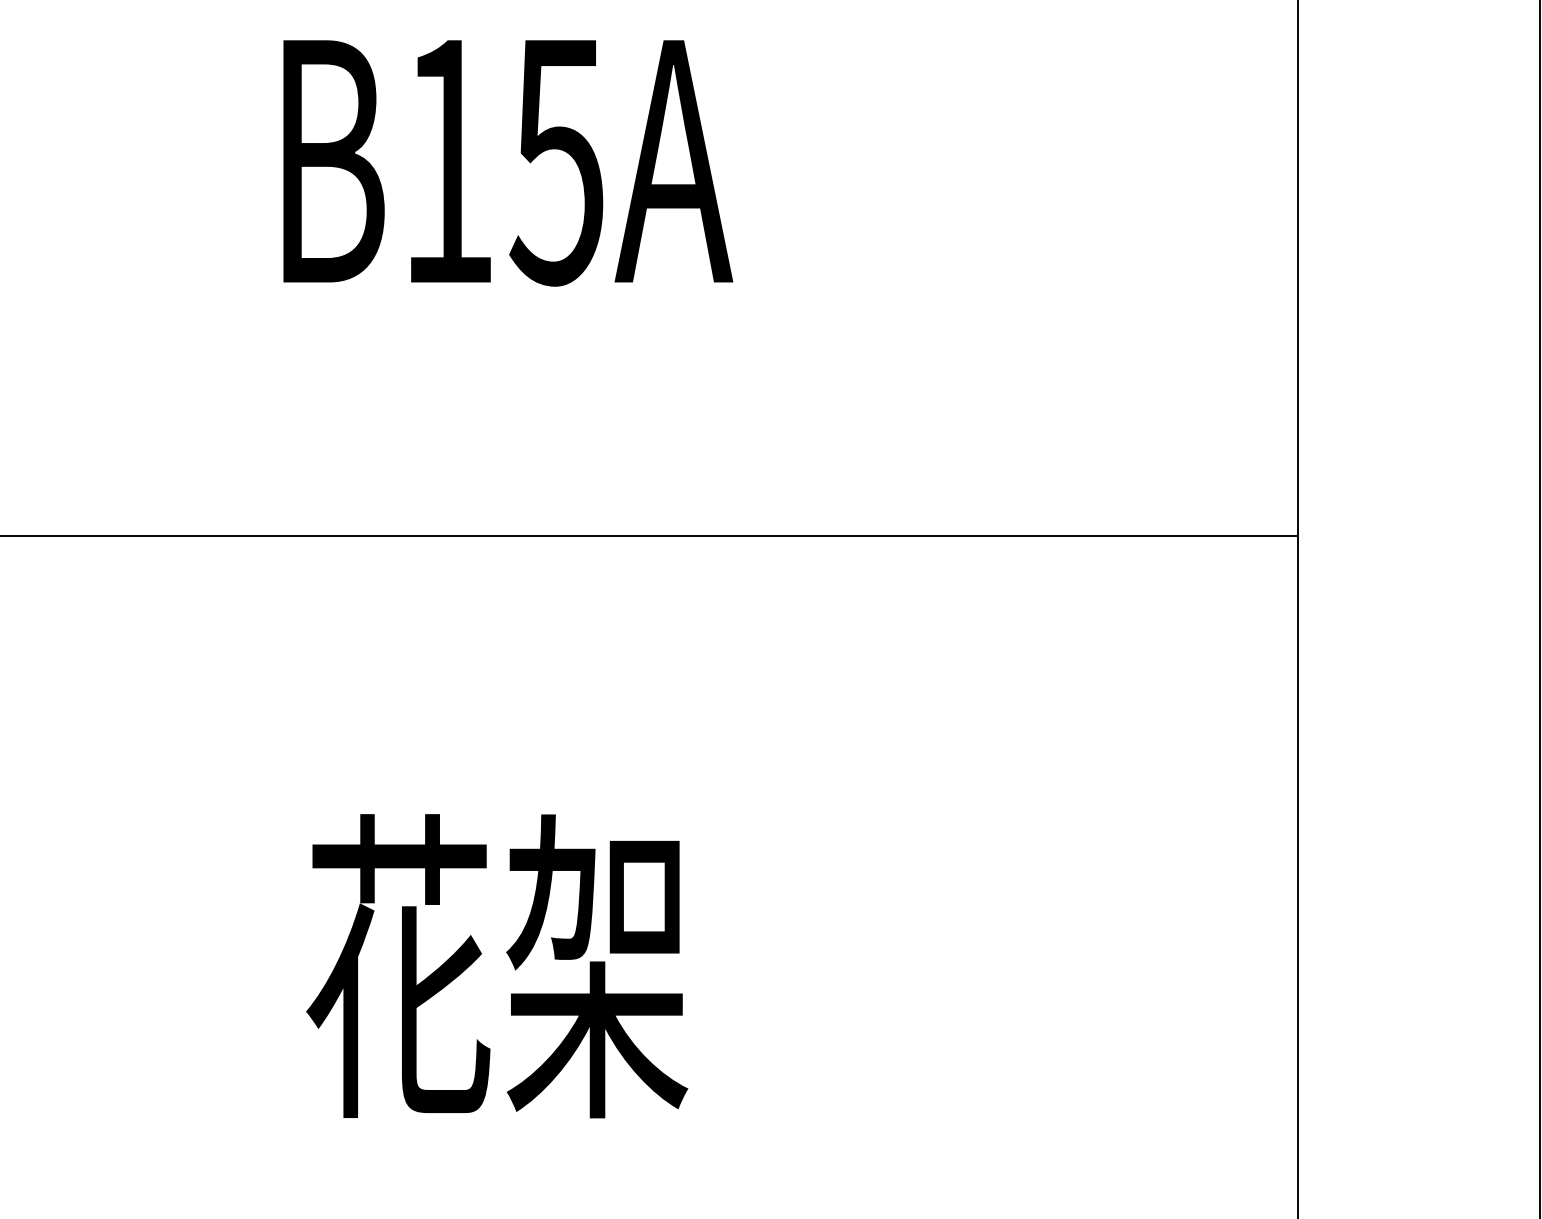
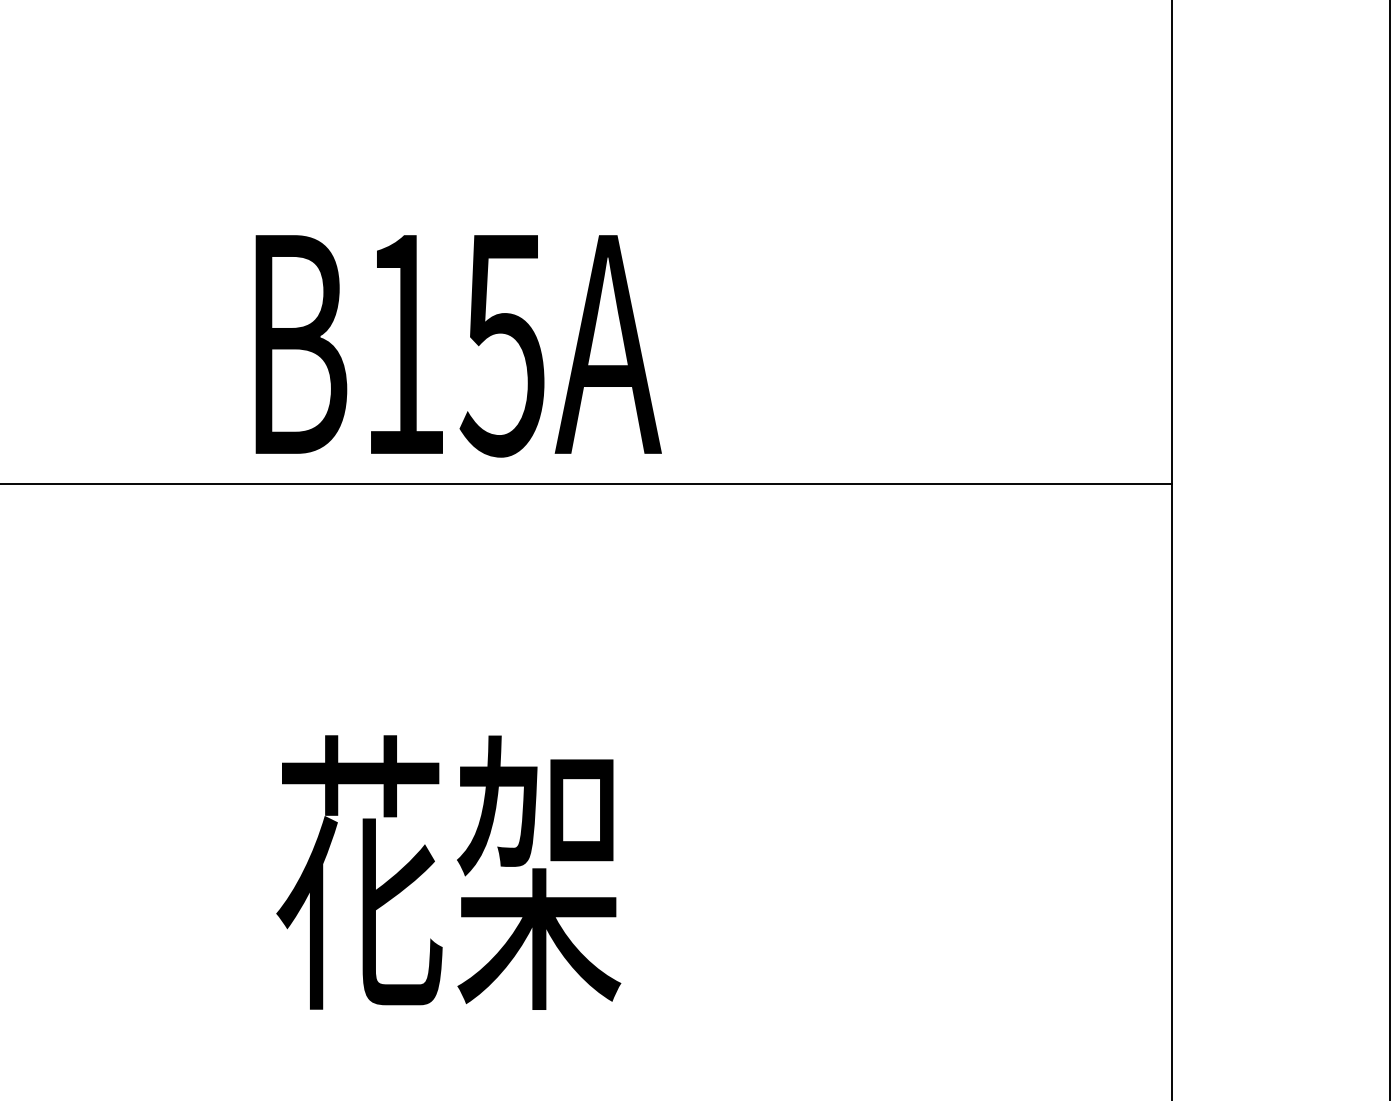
text: (508, 163) -> (458, 346), moved

